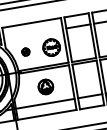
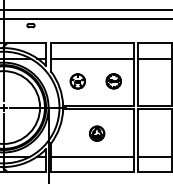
line: (33, 33) -> (92, 58), added
part: (51, 47) -> (113, 81), size x0.62
part: (25, 52) -> (77, 81), size x1.43
part: (46, 86) -> (97, 133), size x0.71

